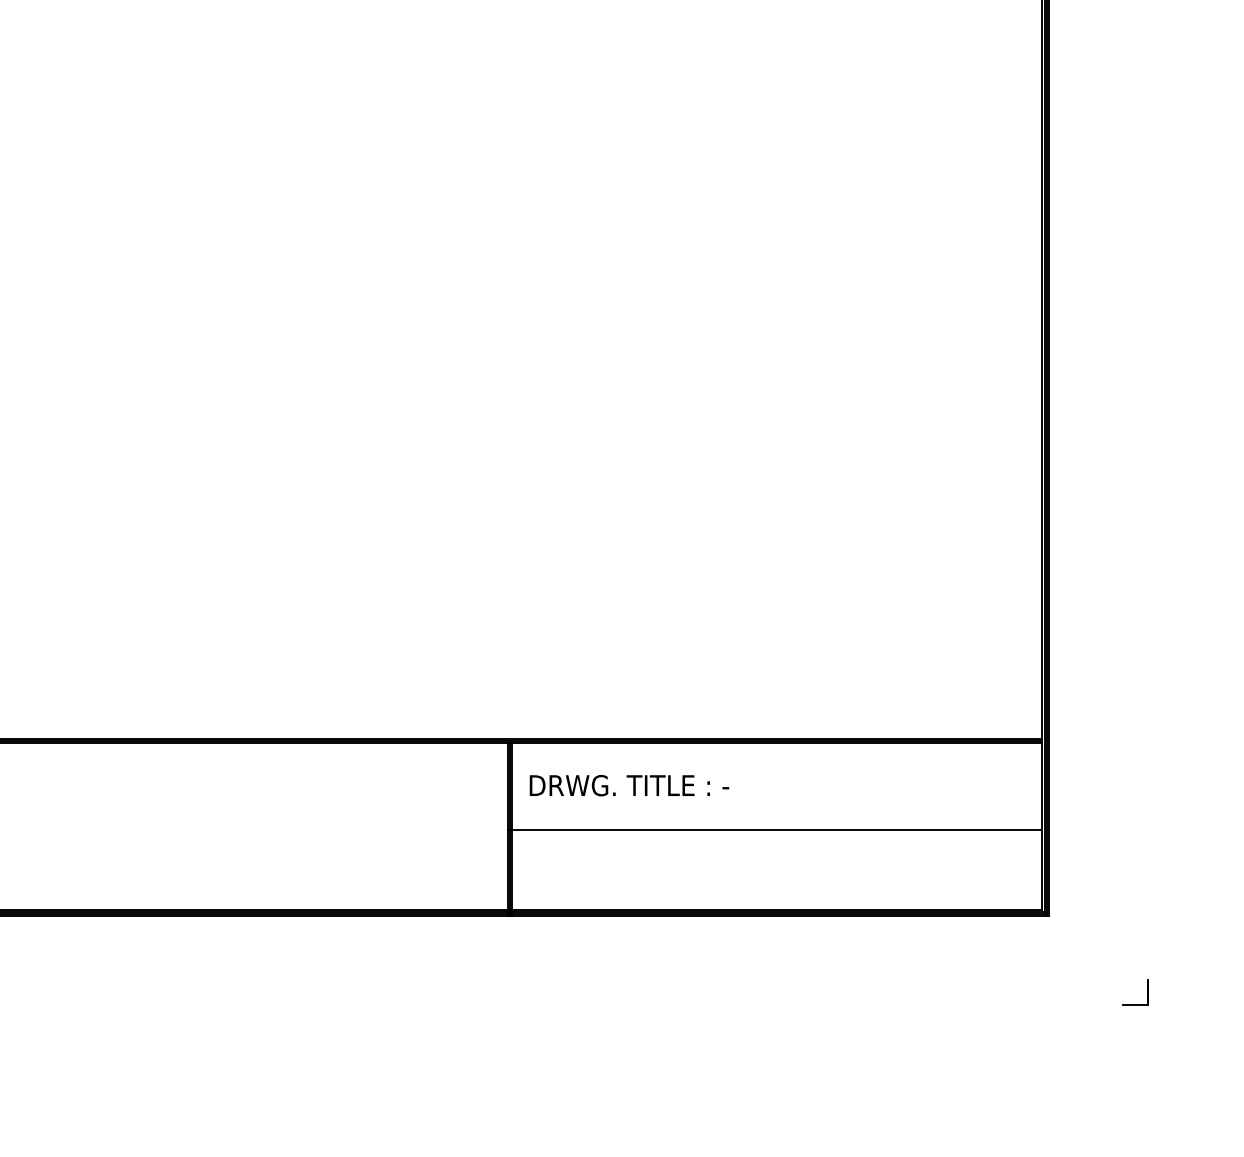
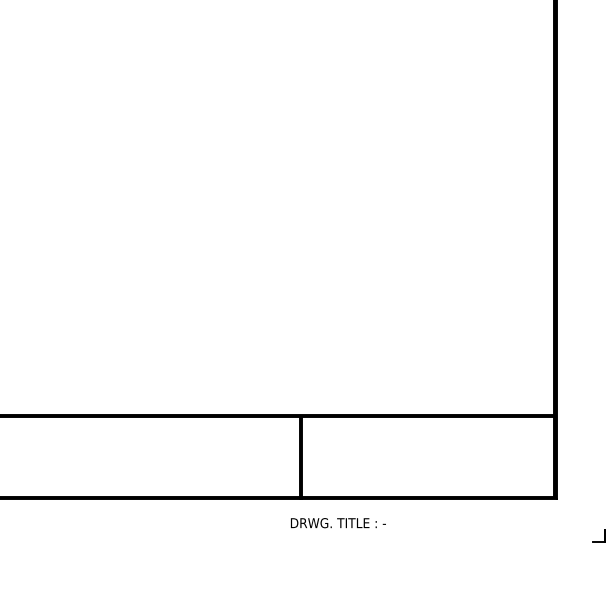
text: (629, 786) -> (338, 523), moved
line: (774, 830) -> (426, 458), removed

